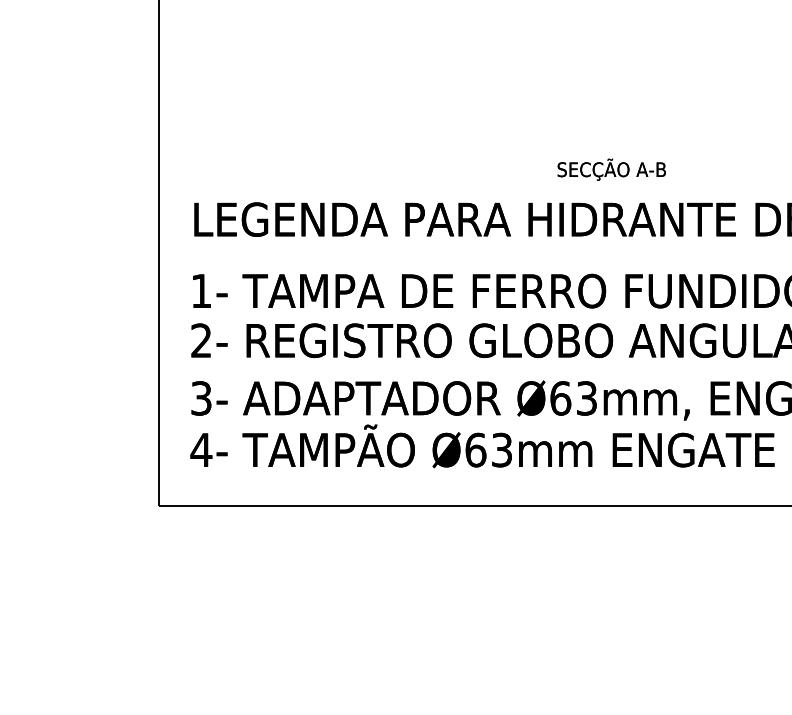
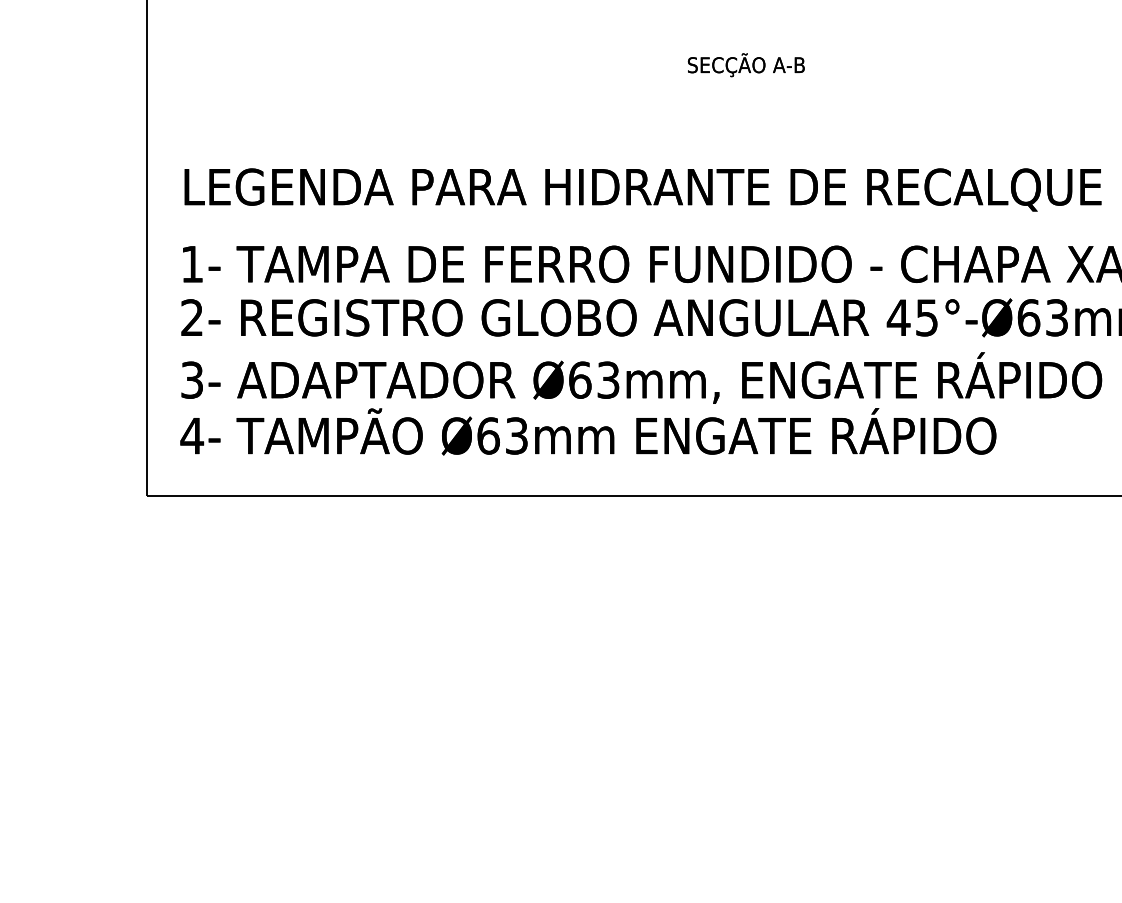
text: (611, 170) -> (745, 65), moved

